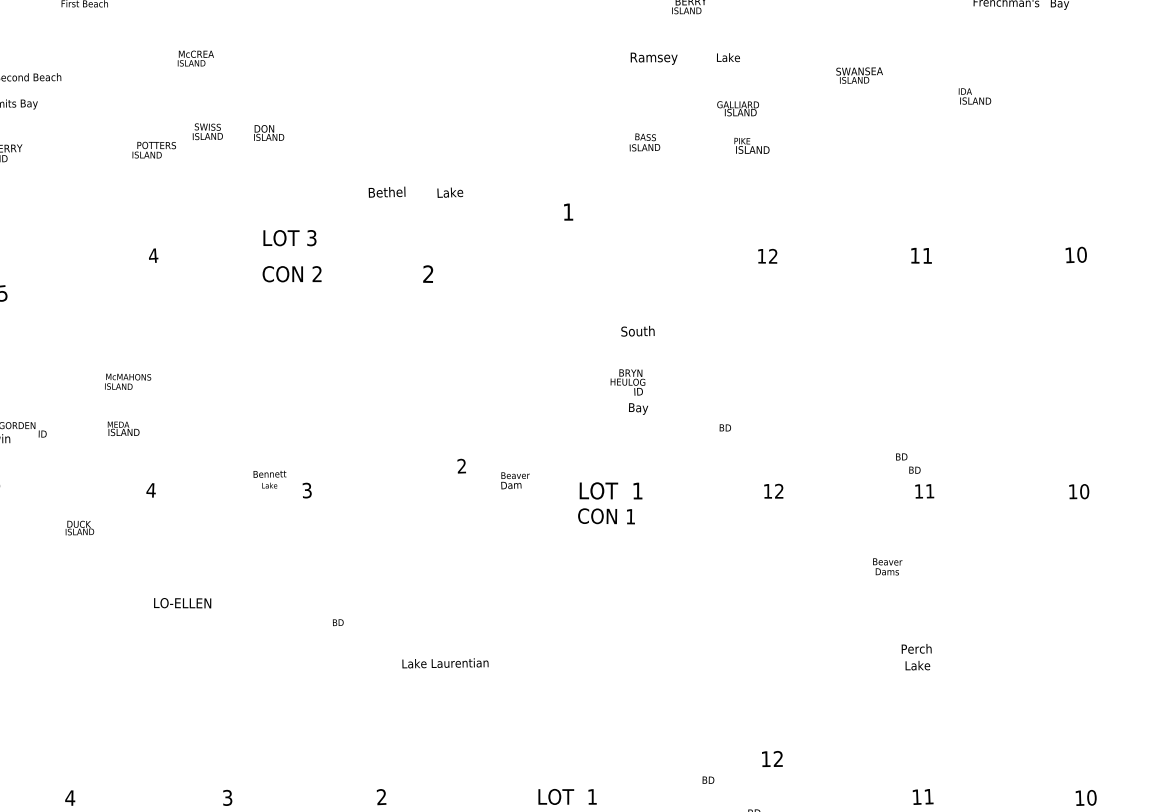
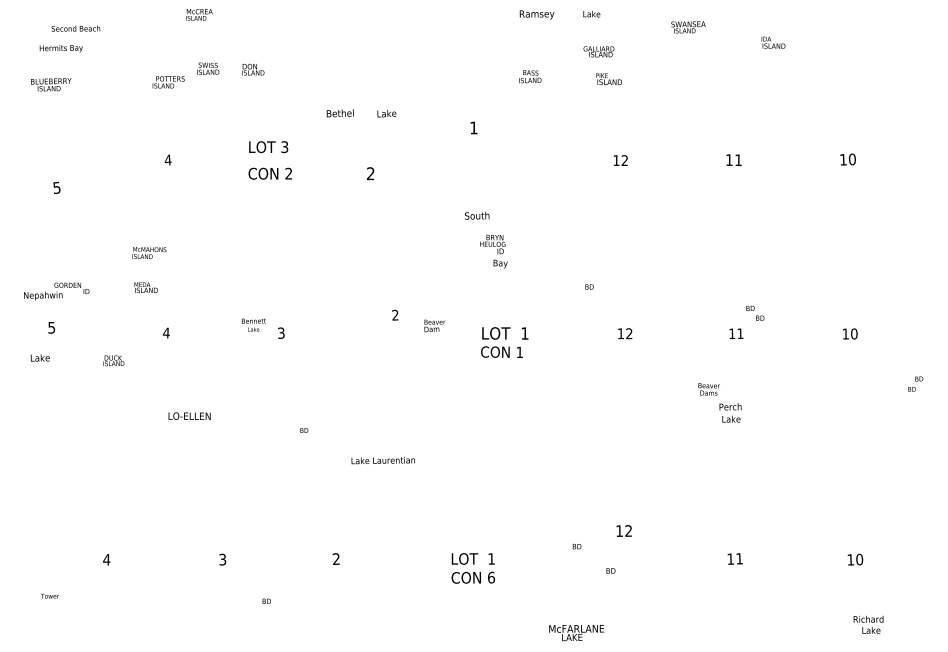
text: (637, 330) -> (476, 215), moved
text: (628, 391) -> (493, 251), moved
text: (908, 462) -> (755, 312), moved
text: (916, 656) -> (730, 412), moved

